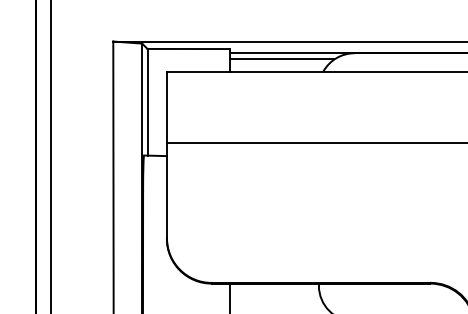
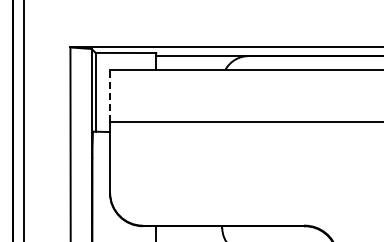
line: (281, 59) -> (194, 60), removed
line: (167, 106) -> (110, 95), solid -> dashed

